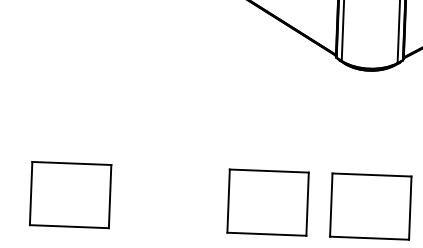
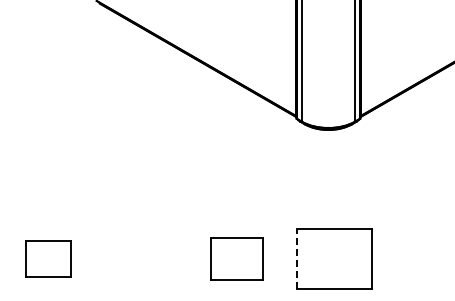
part: (70, 194) -> (48, 258), size x0.6
part: (267, 201) -> (236, 258), size x0.7
line: (331, 204) -> (297, 258), solid -> dashed

